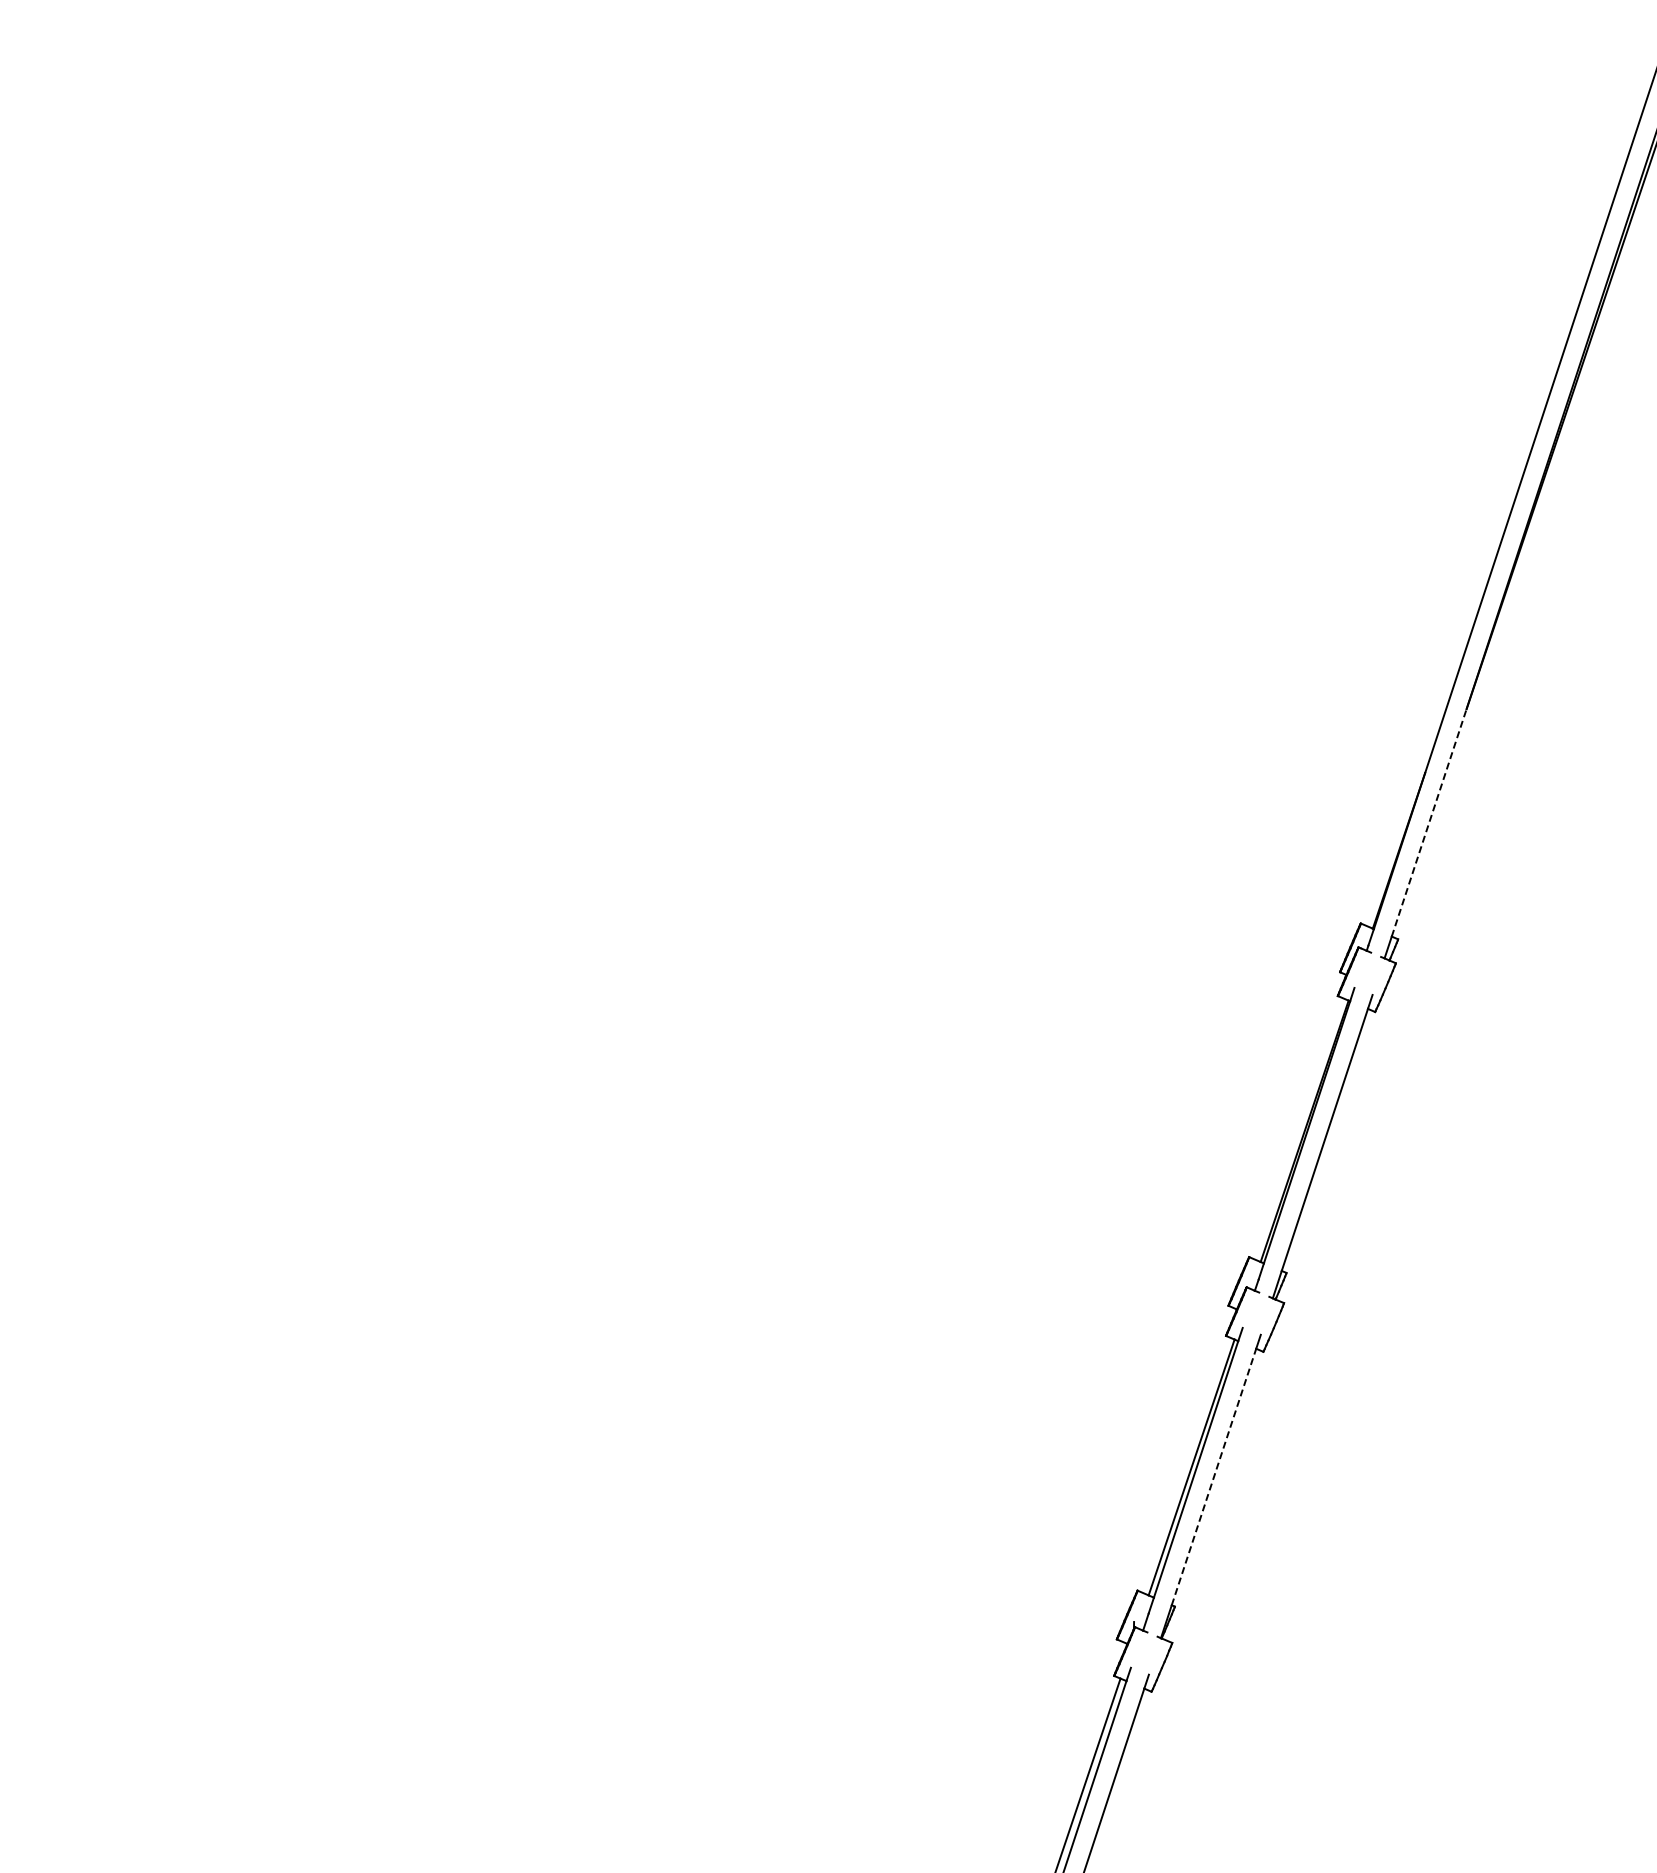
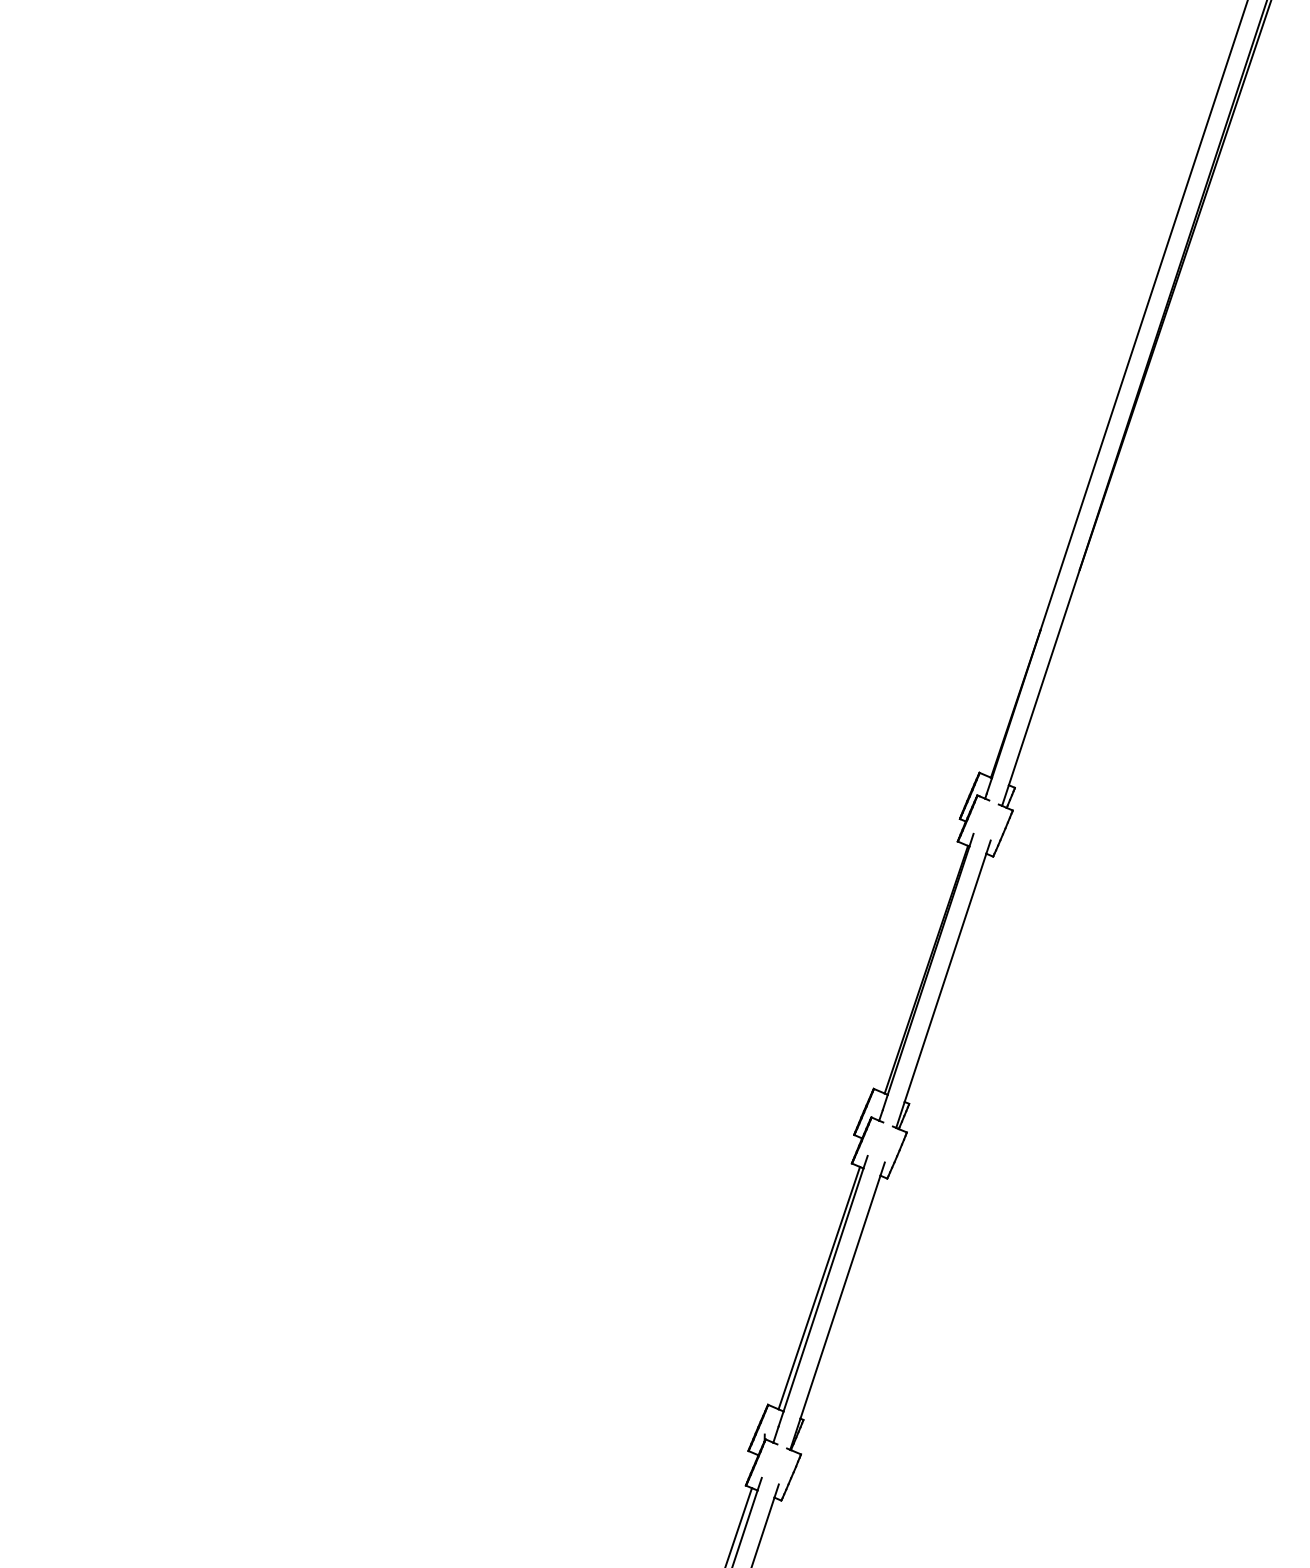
line: (1429, 822) -> (1044, 677), dashed -> solid
line: (1214, 1476) -> (840, 1296), dashed -> solid

